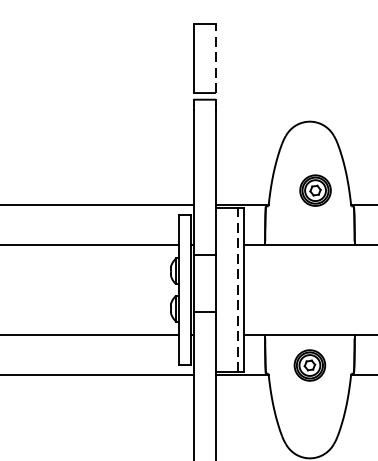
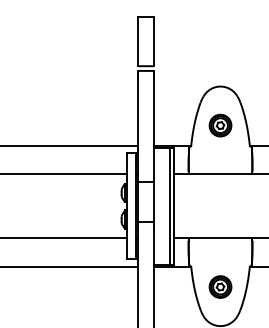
line: (215, 58) -> (153, 41), dashed -> solid
part: (315, 190) -> (220, 125), moved
line: (238, 290) -> (169, 206), dashed -> solid
part: (309, 364) -> (220, 286), moved

